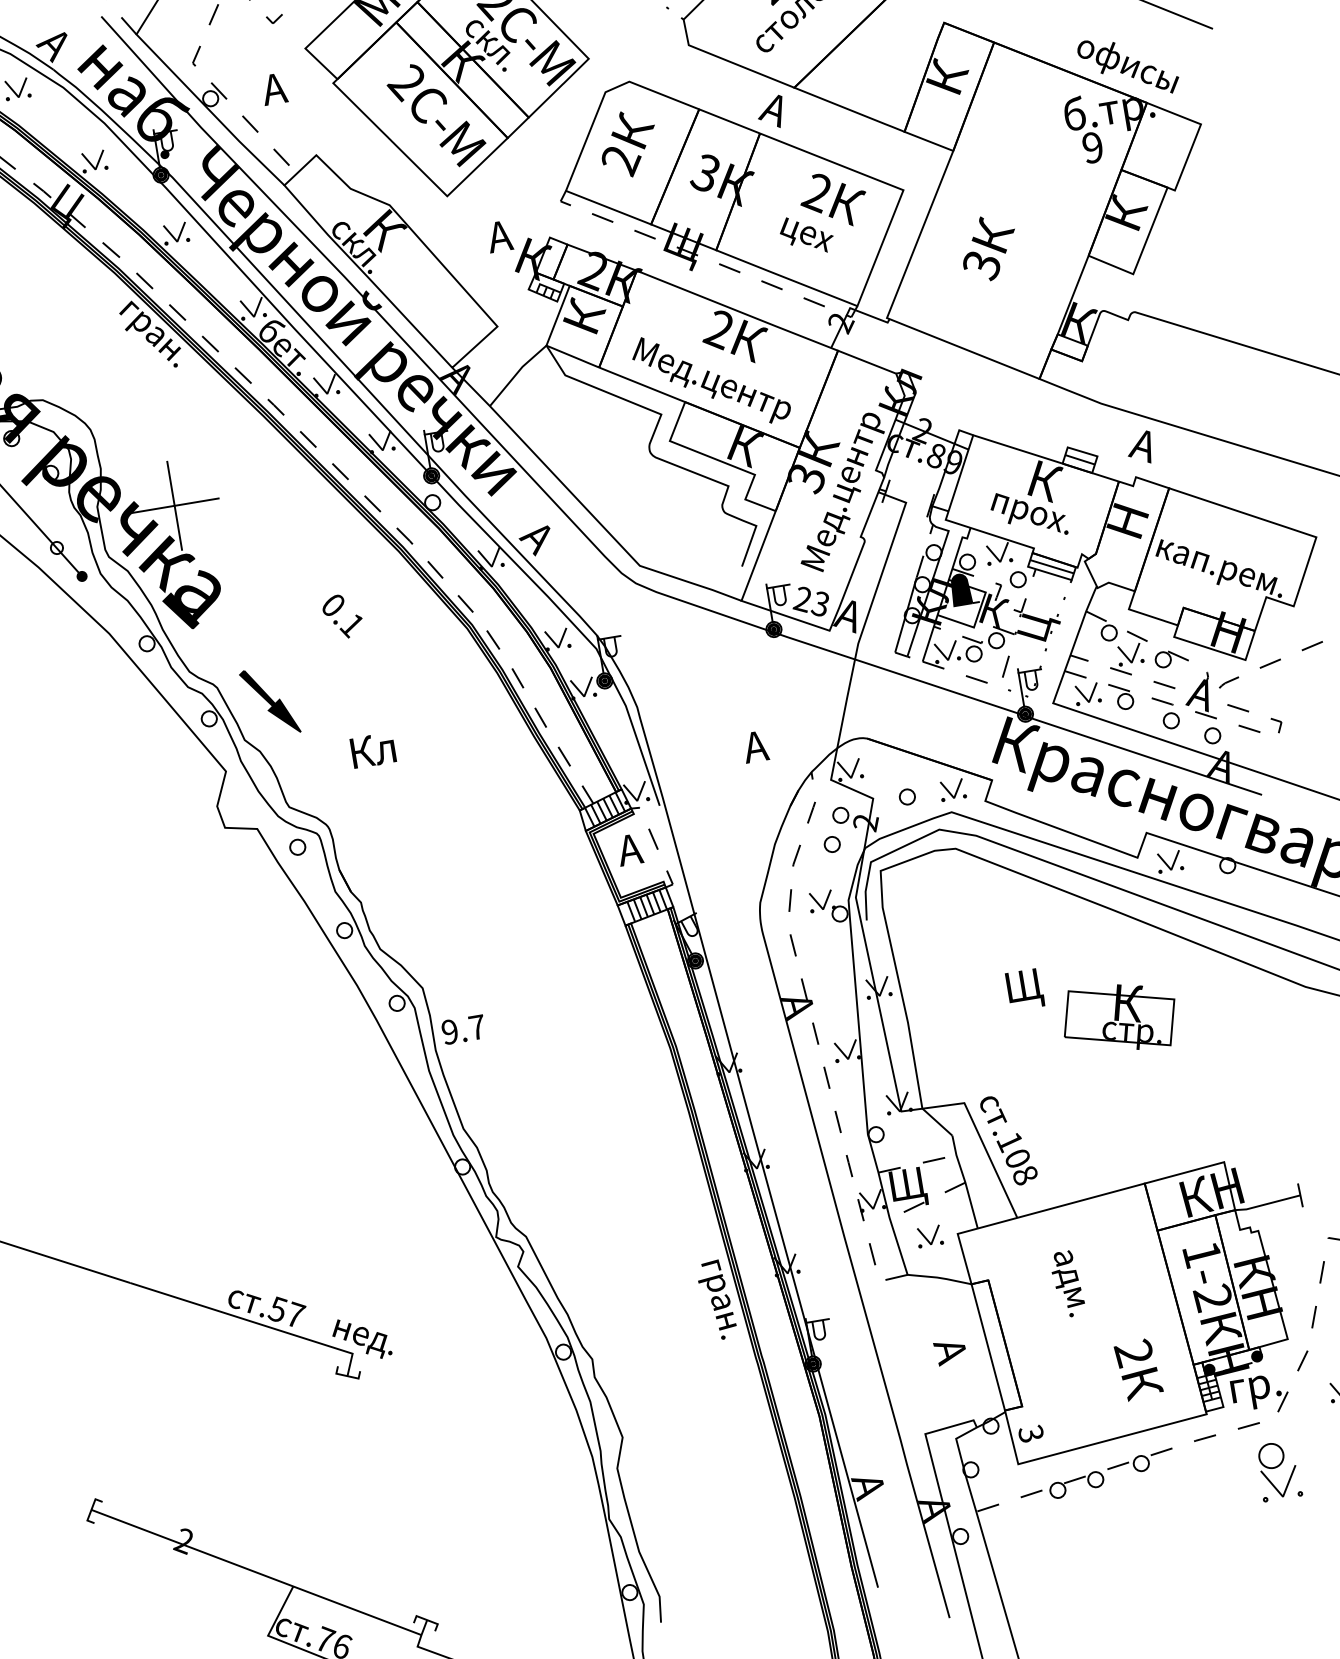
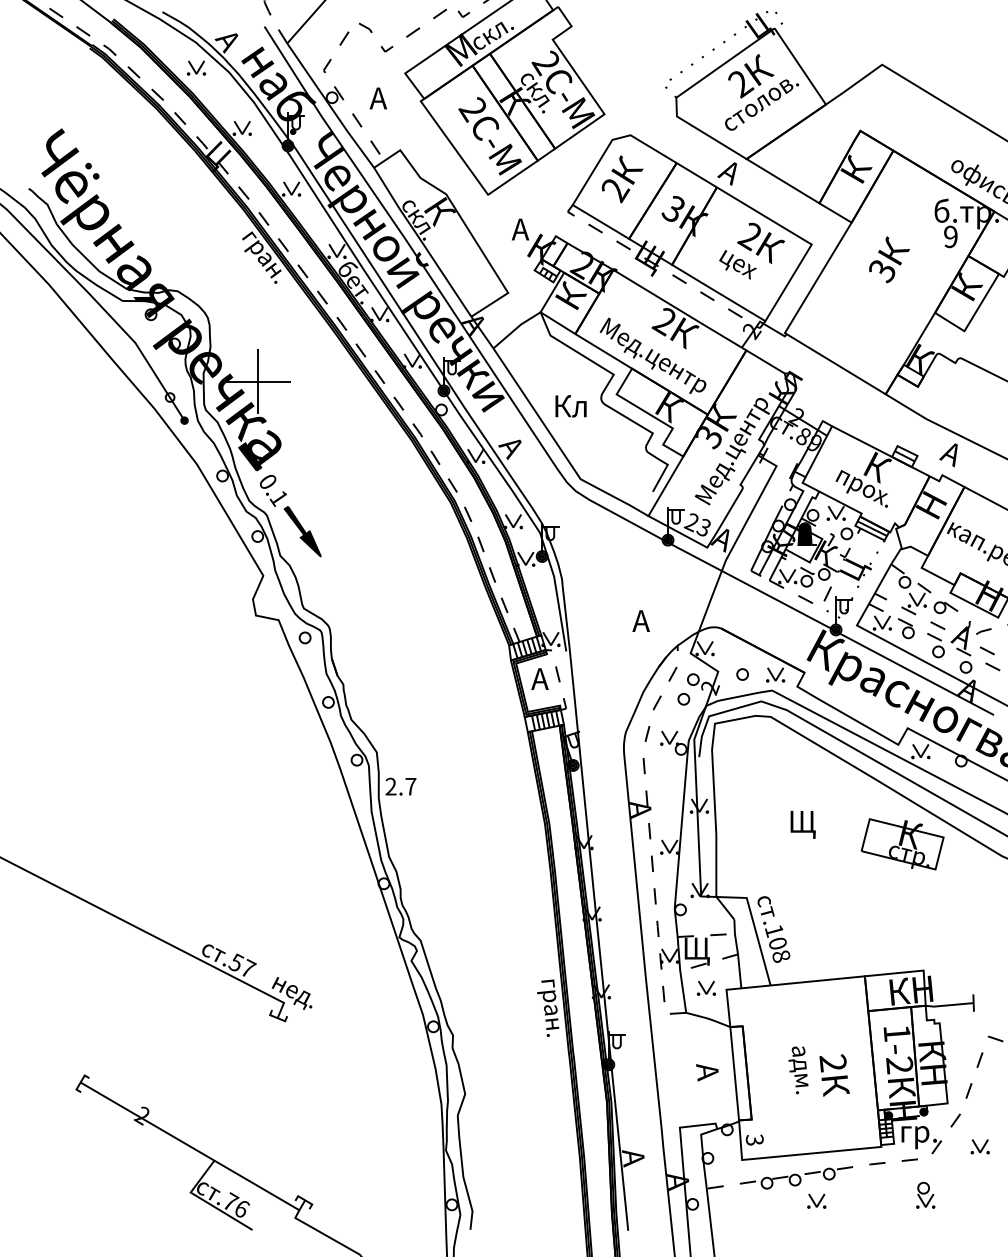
text: (989, 247) -> (889, 259), moved
text: (342, 615) -> (273, 490), moved
text: (372, 750) -> (570, 406), moved
part: (1119, 1018) -> (902, 844), moved
text: (449, 1031) -> (390, 786), 9.7 -> 2.7
text: (1067, 1284) -> (798, 1070), moved
text: (1138, 1369) -> (834, 1075), moved
part: (1278, 1469) -> (925, 1194), size x0.62
part: (1129, 1502) -> (816, 1200), added

